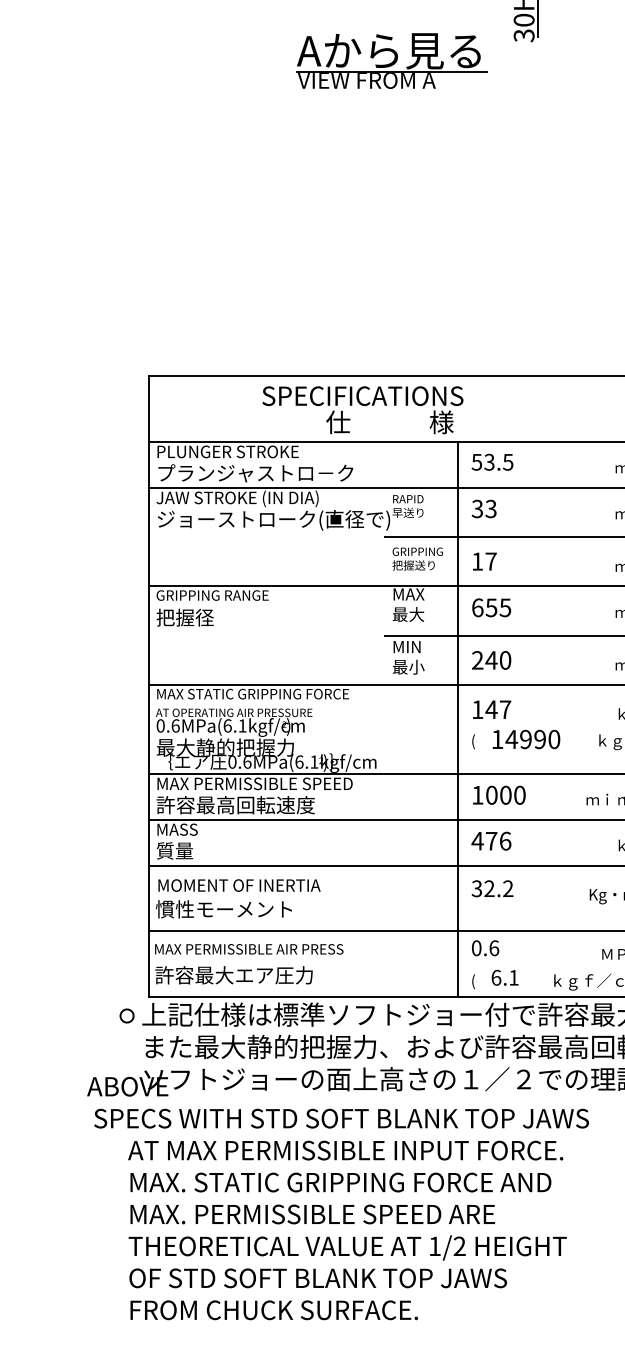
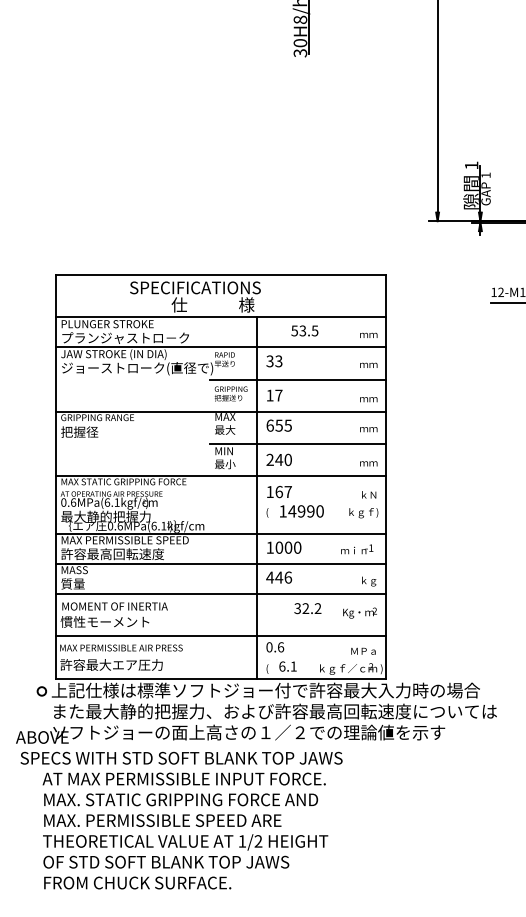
part: (390, 60) -> (213, 69), removed
text: (492, 461) -> (304, 330), moved
text: (492, 708) -> (279, 491), 147 -> 167
text: (492, 841) -> (279, 577), 476 -> 446
text: (492, 888) -> (307, 608), moved

